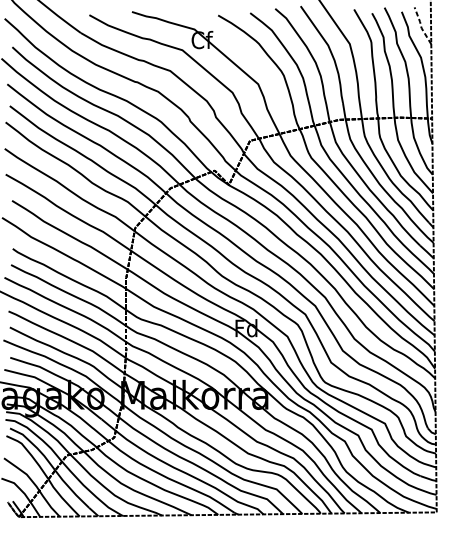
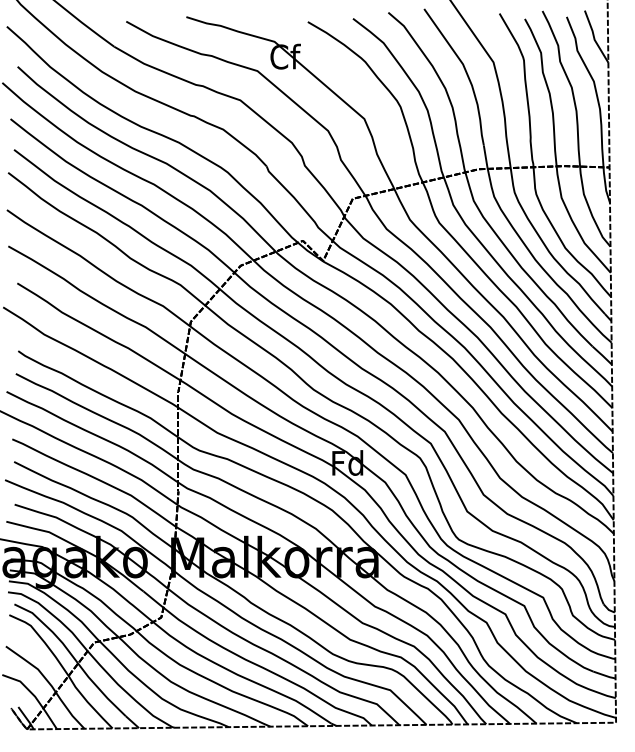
line: (421, 26) -> (594, 37), dashed -> solid

